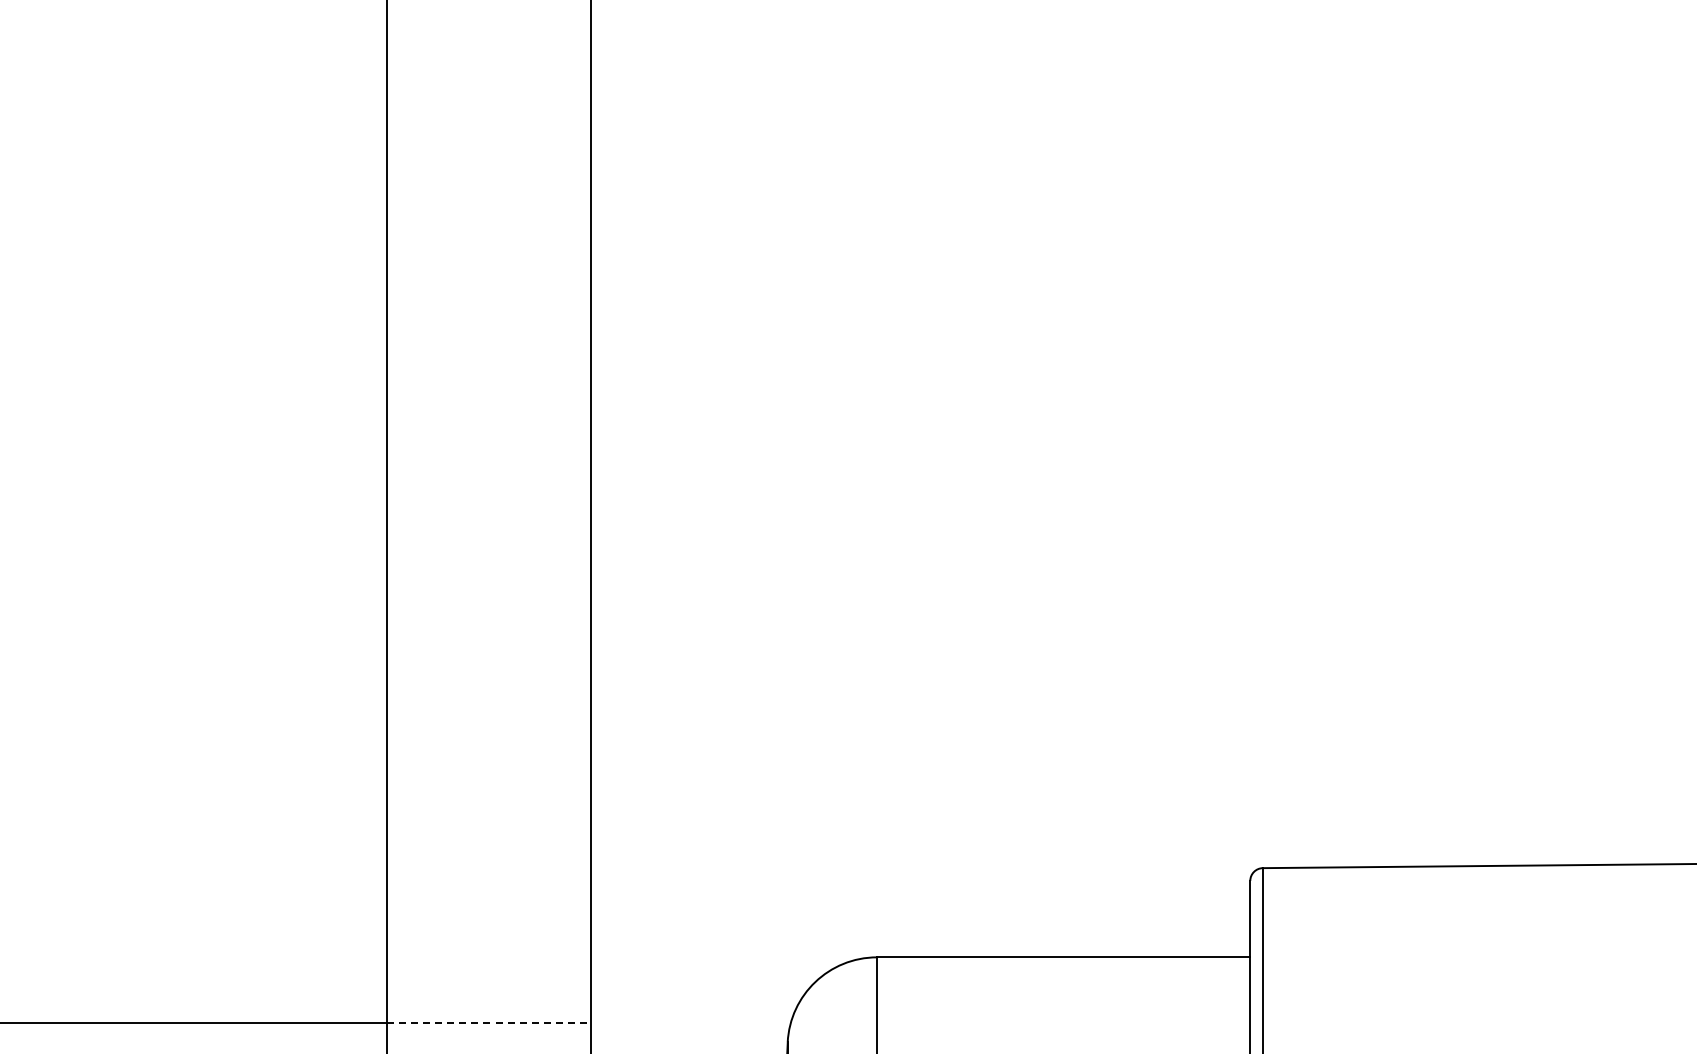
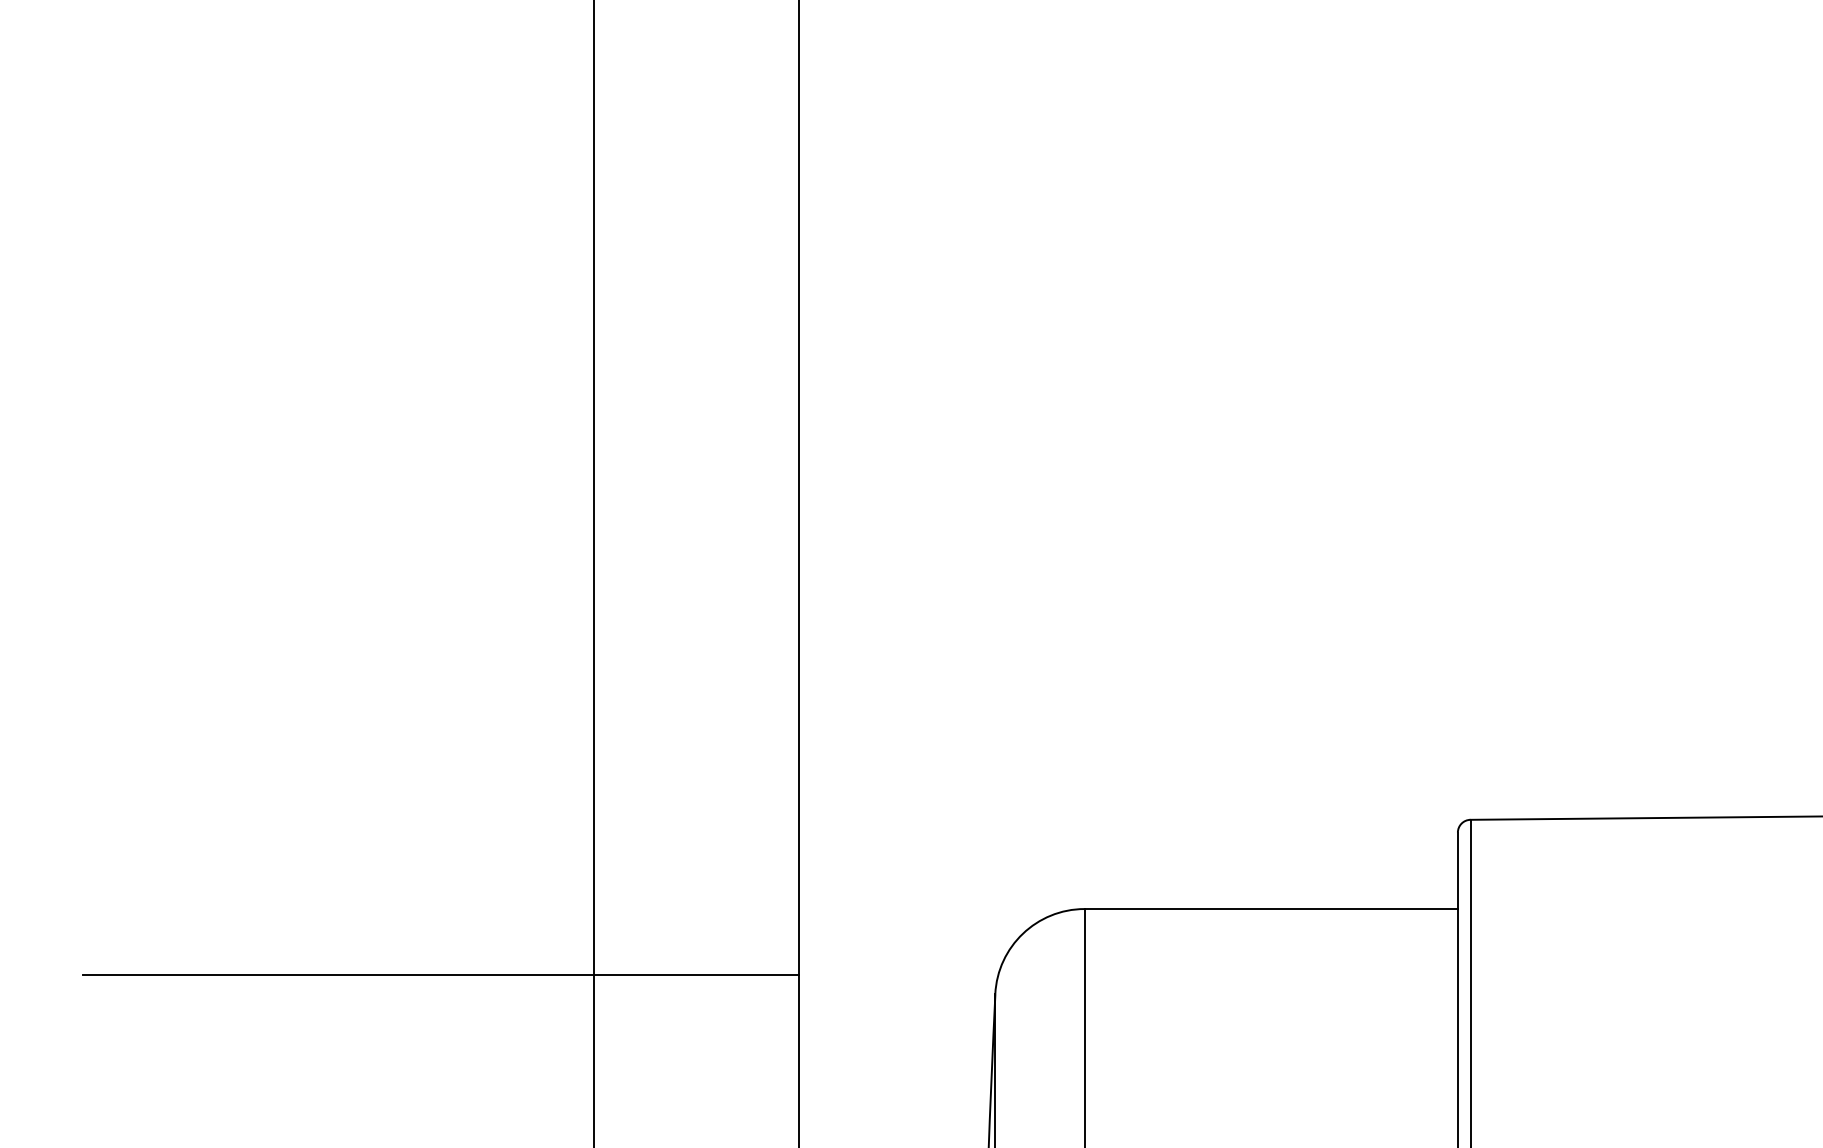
line: (488, 1023) -> (696, 975), dashed -> solid

